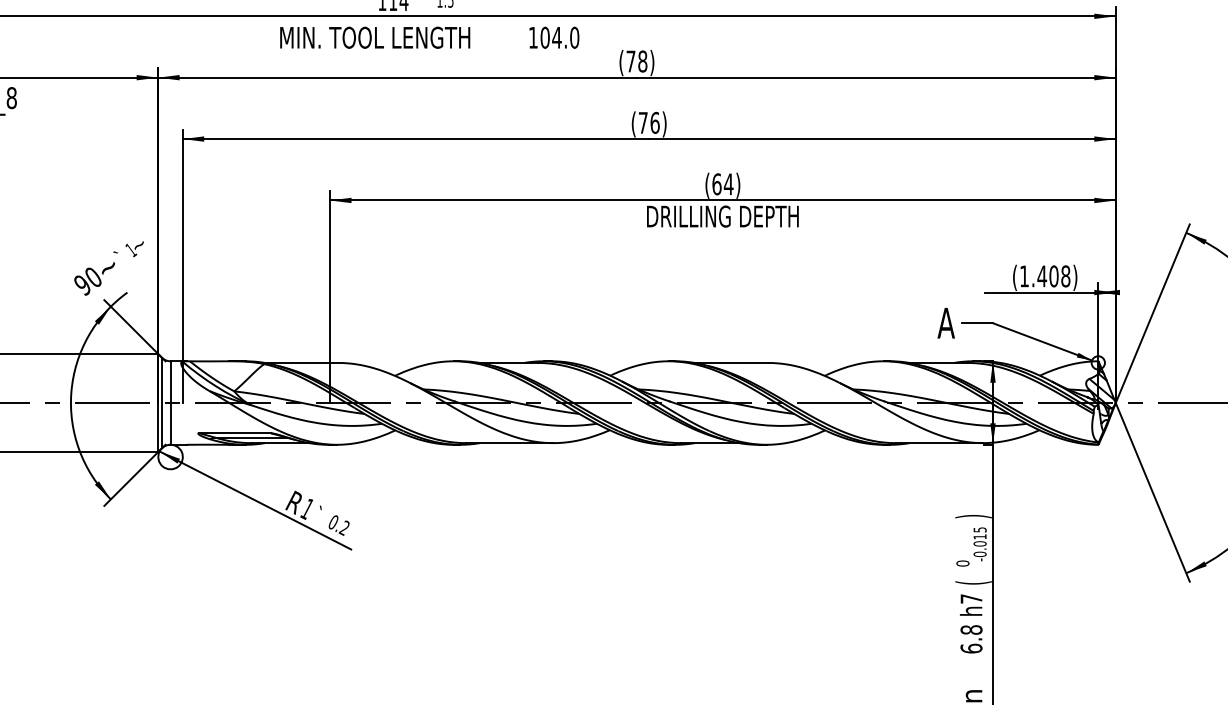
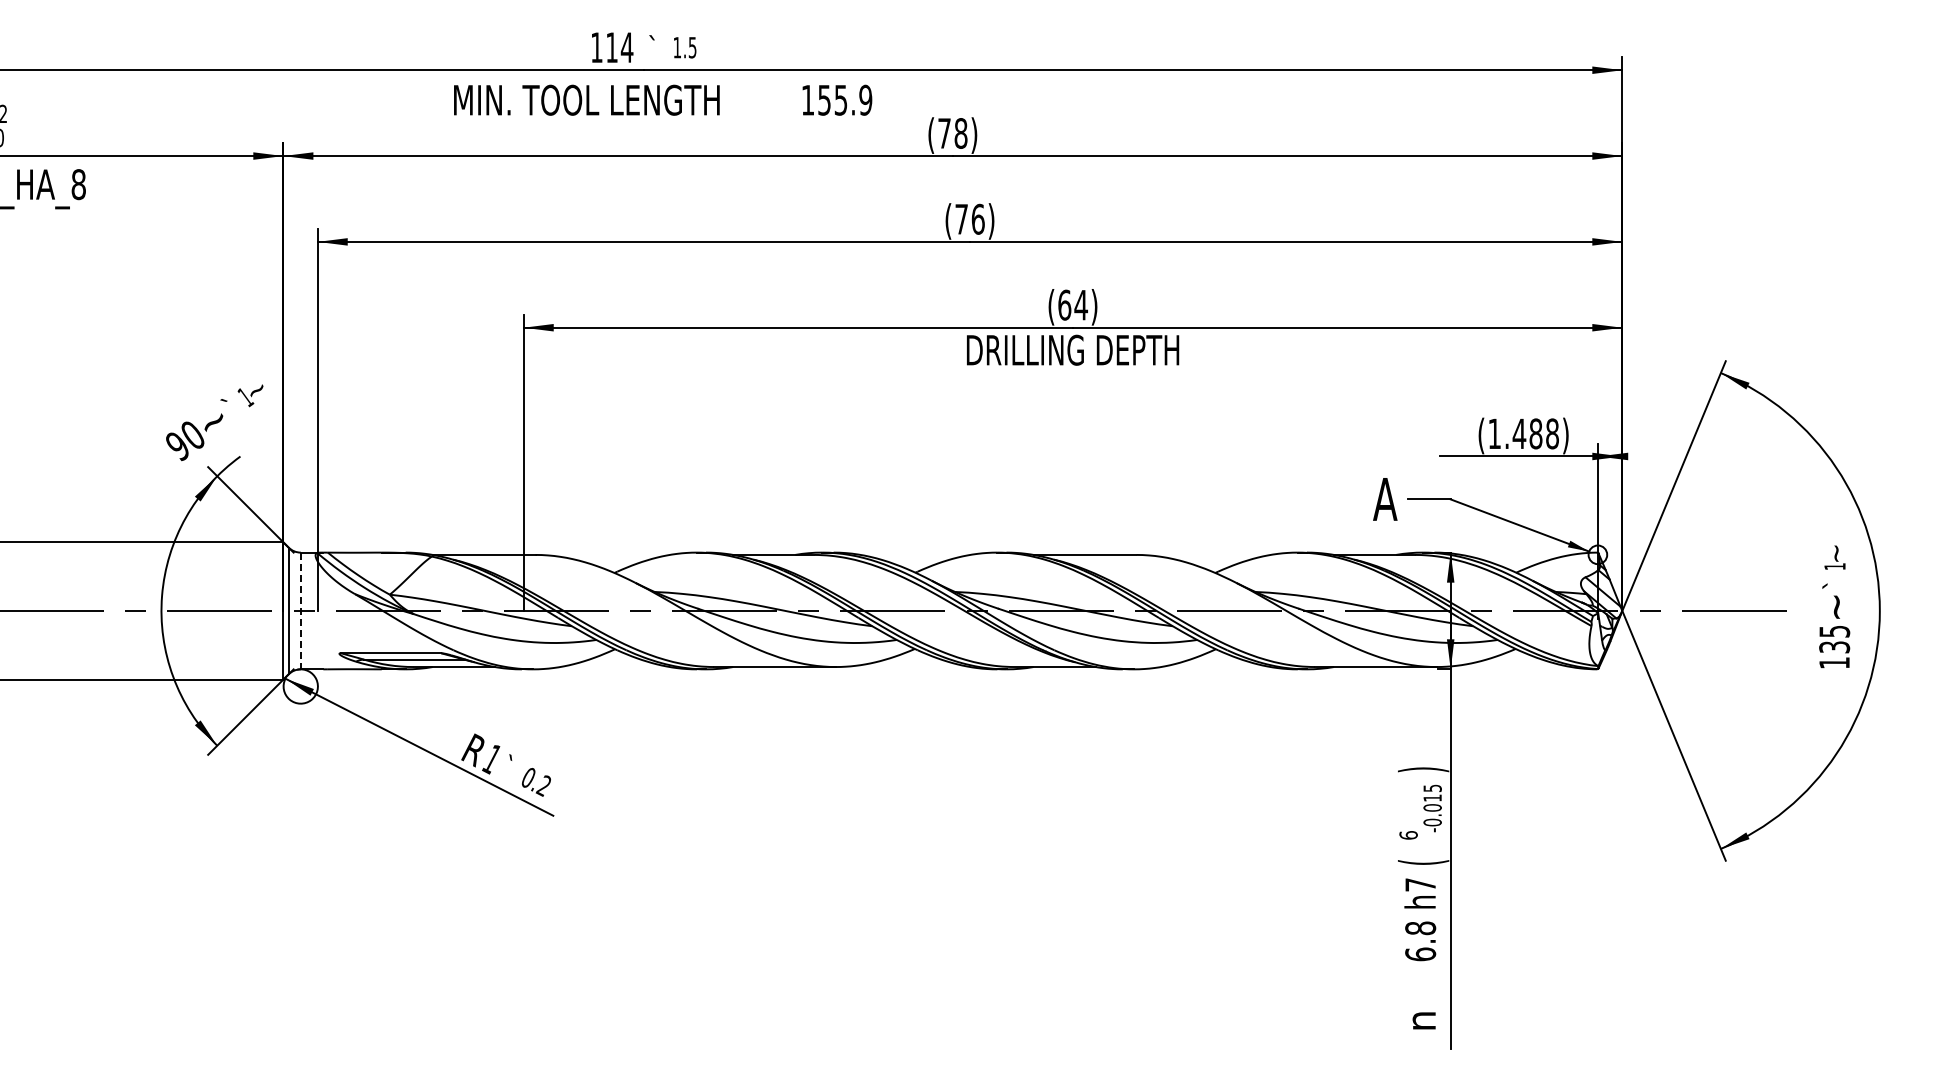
text: (560, 37) -> (845, 99), 104.0 -> 155.9
text: (1053, 276) -> (1535, 434), (1.408) -> (1.488)
line: (170, 403) -> (300, 611), solid -> dashed
text: (962, 563) -> (1408, 835), 0 -> 6

